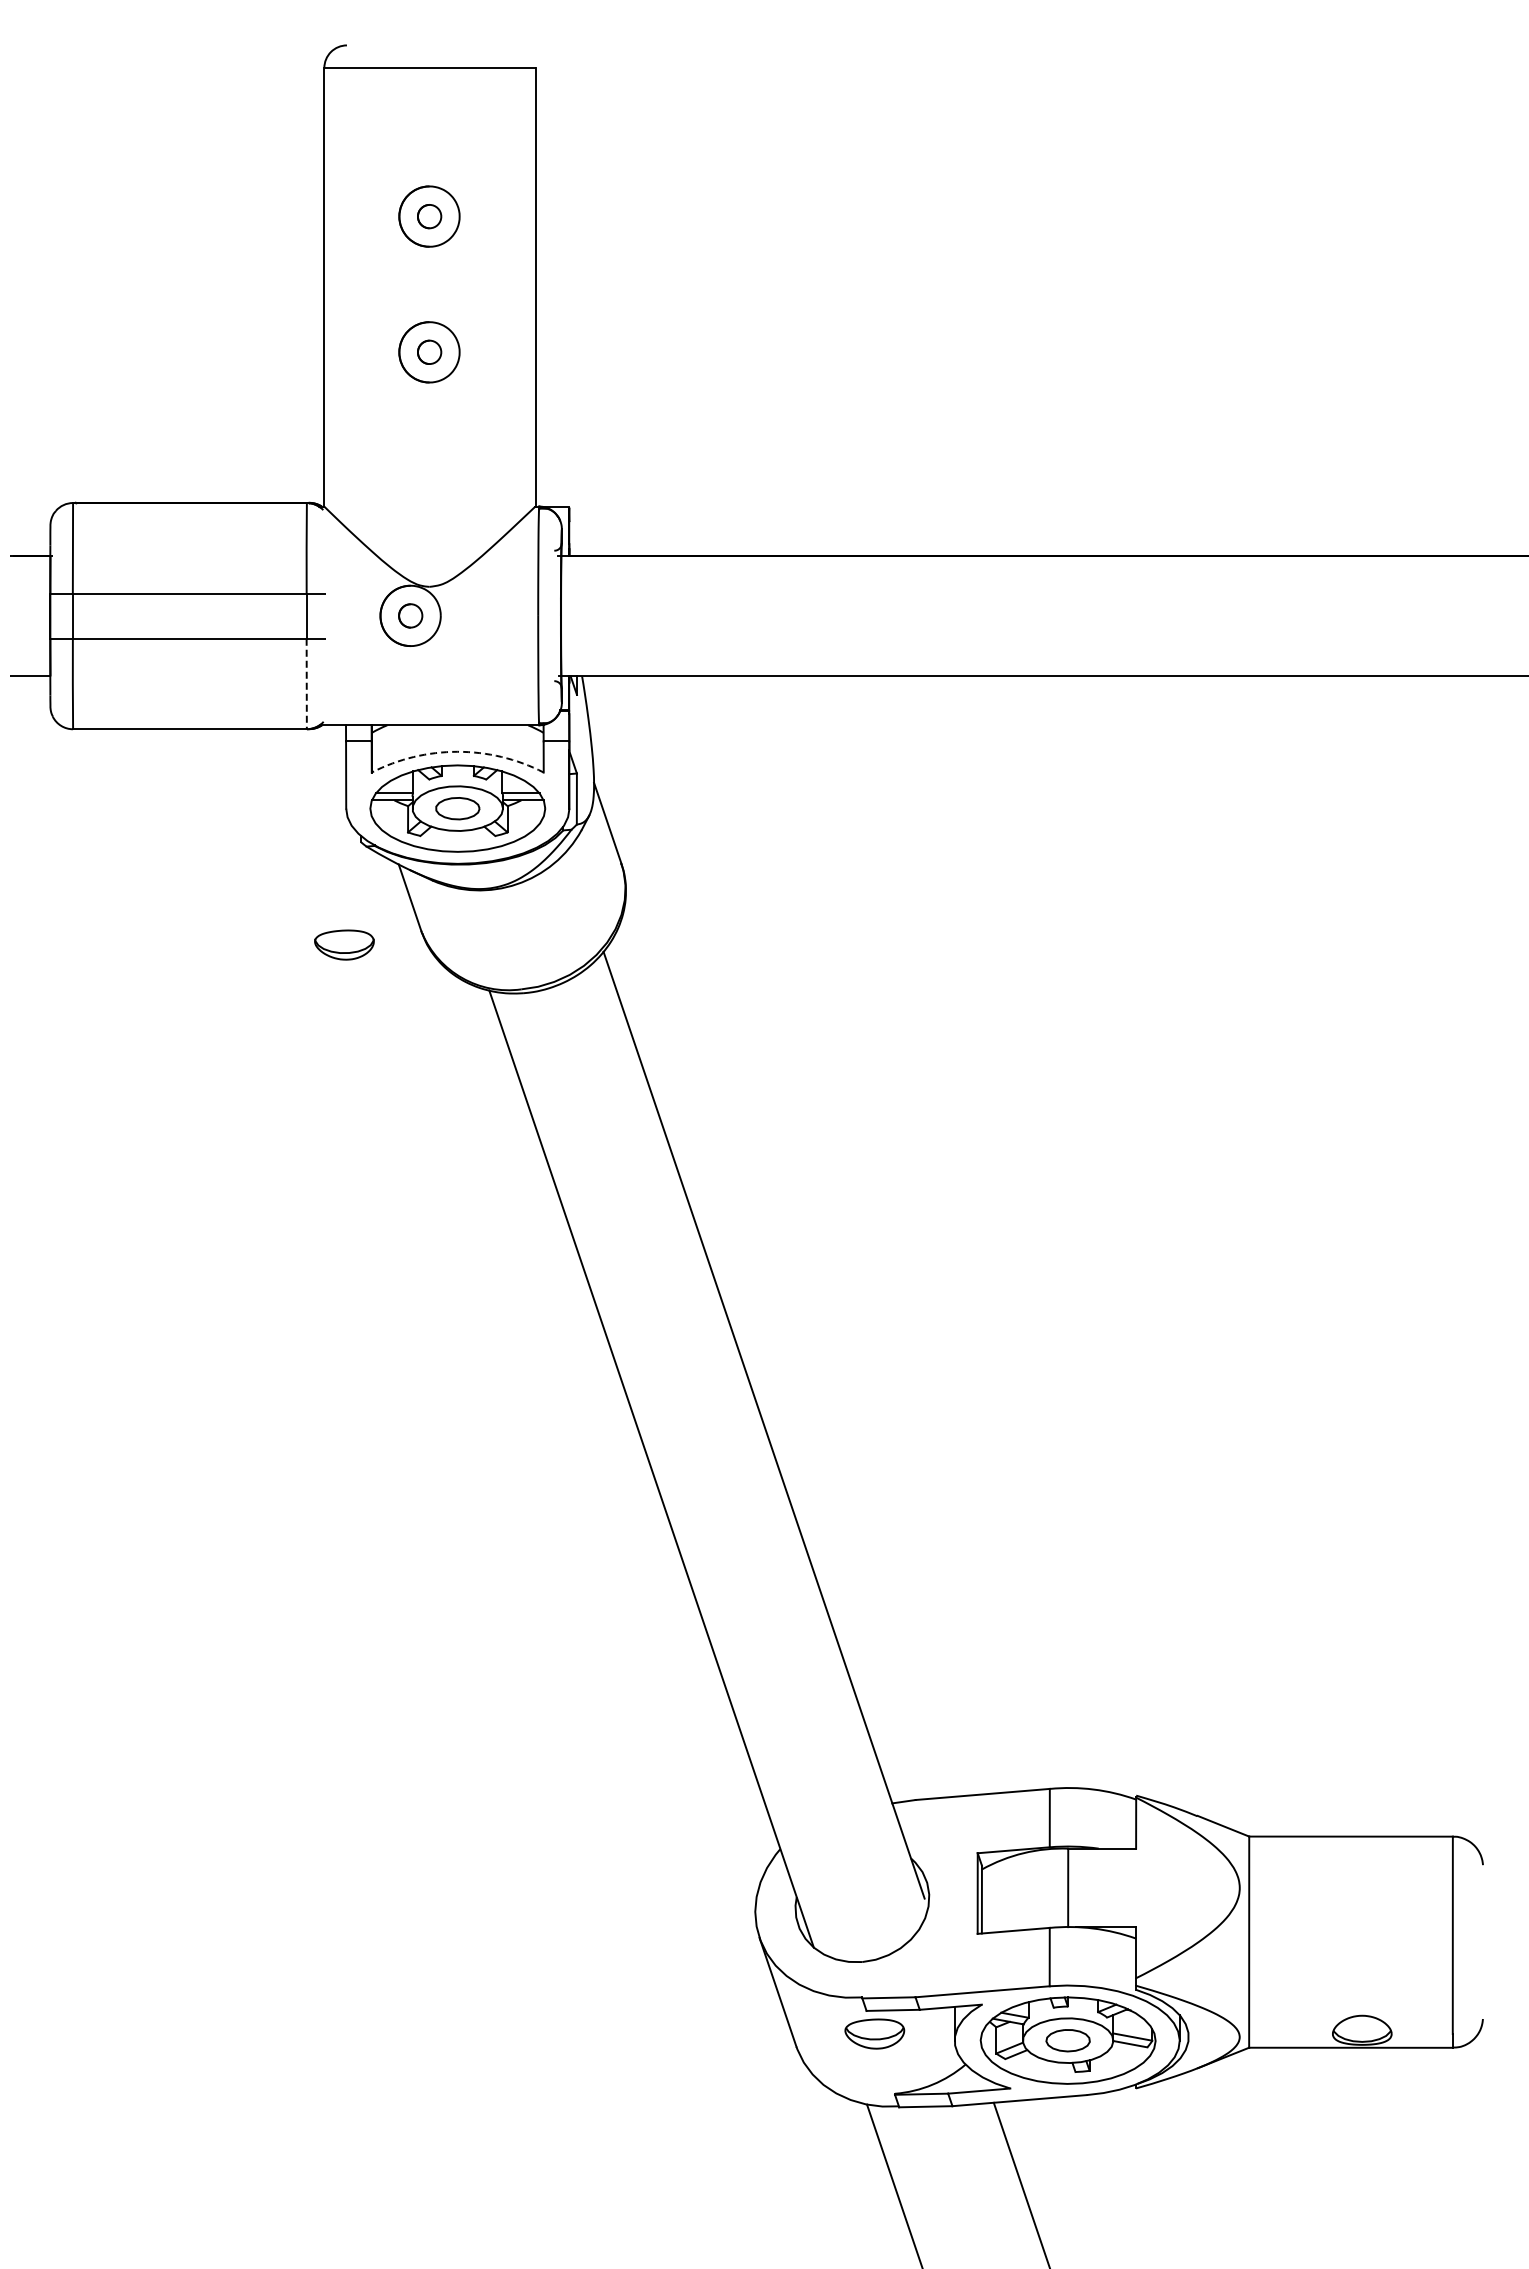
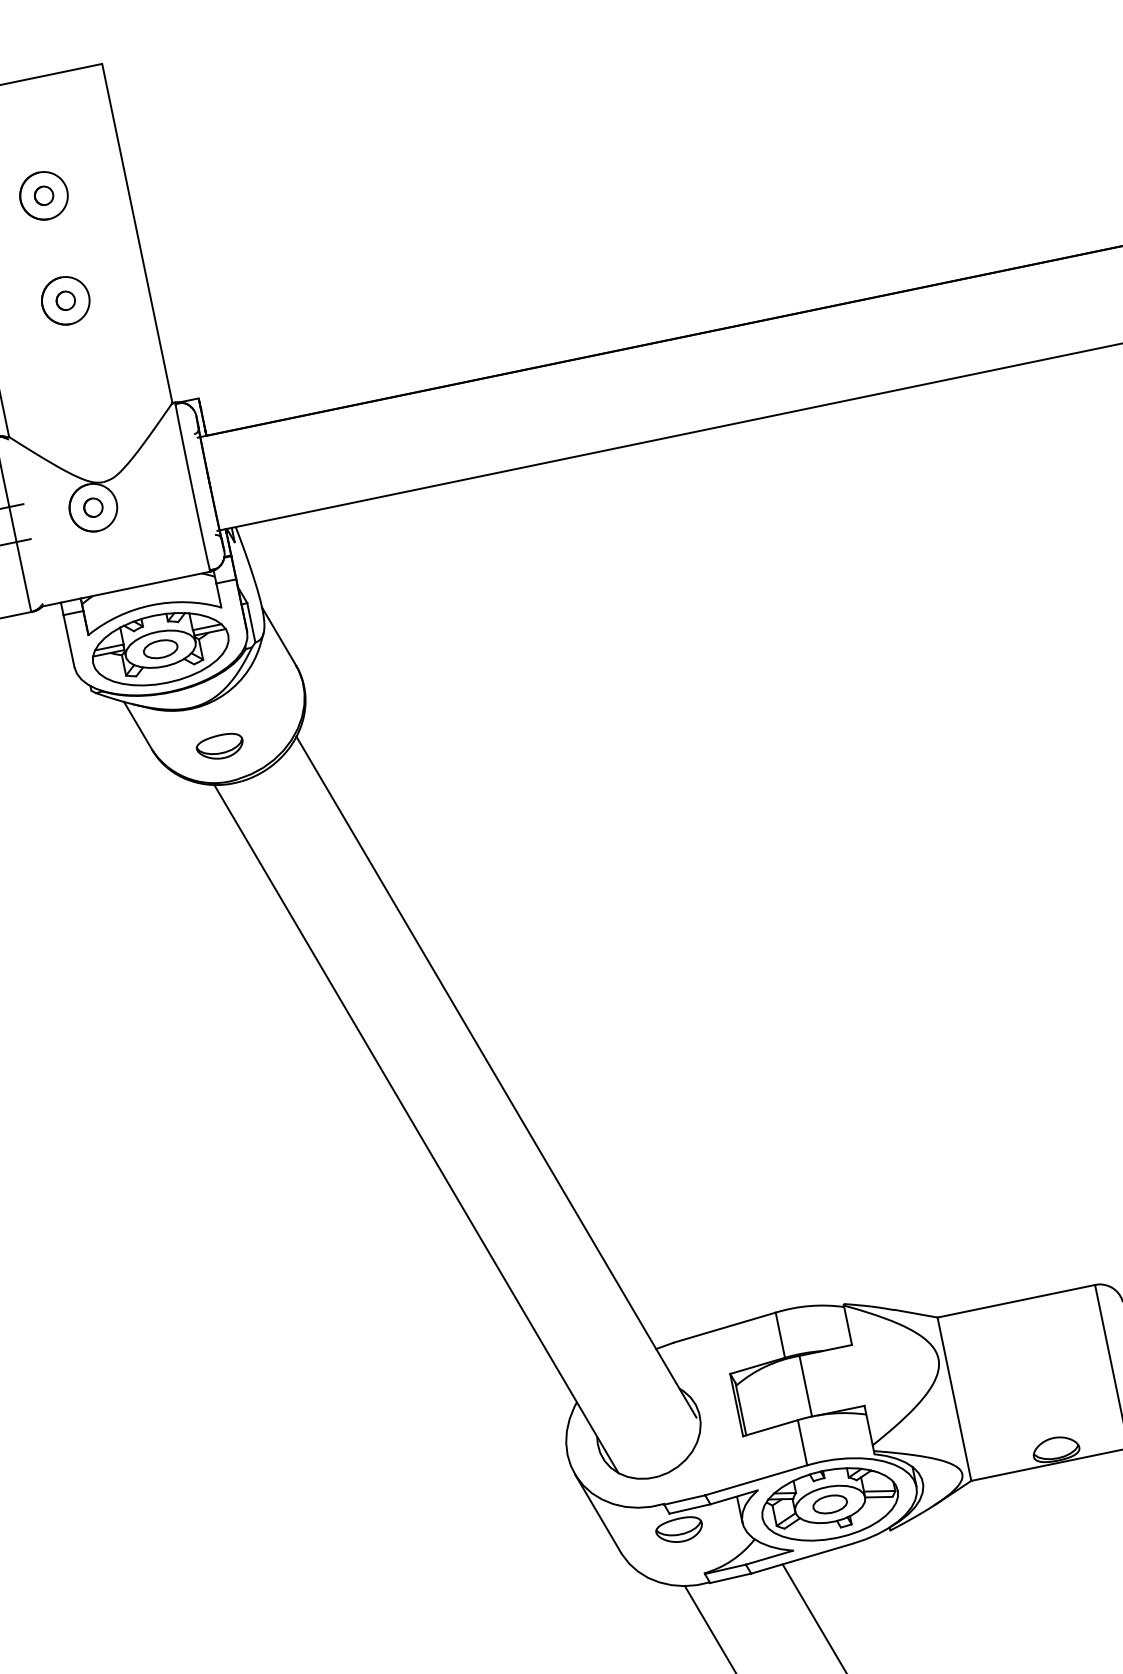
line: (306, 684) -> (23, 577), dashed -> solid
arc: (457, 751) -> (151, 605), dashed -> solid
part: (344, 944) -> (220, 746), moved

